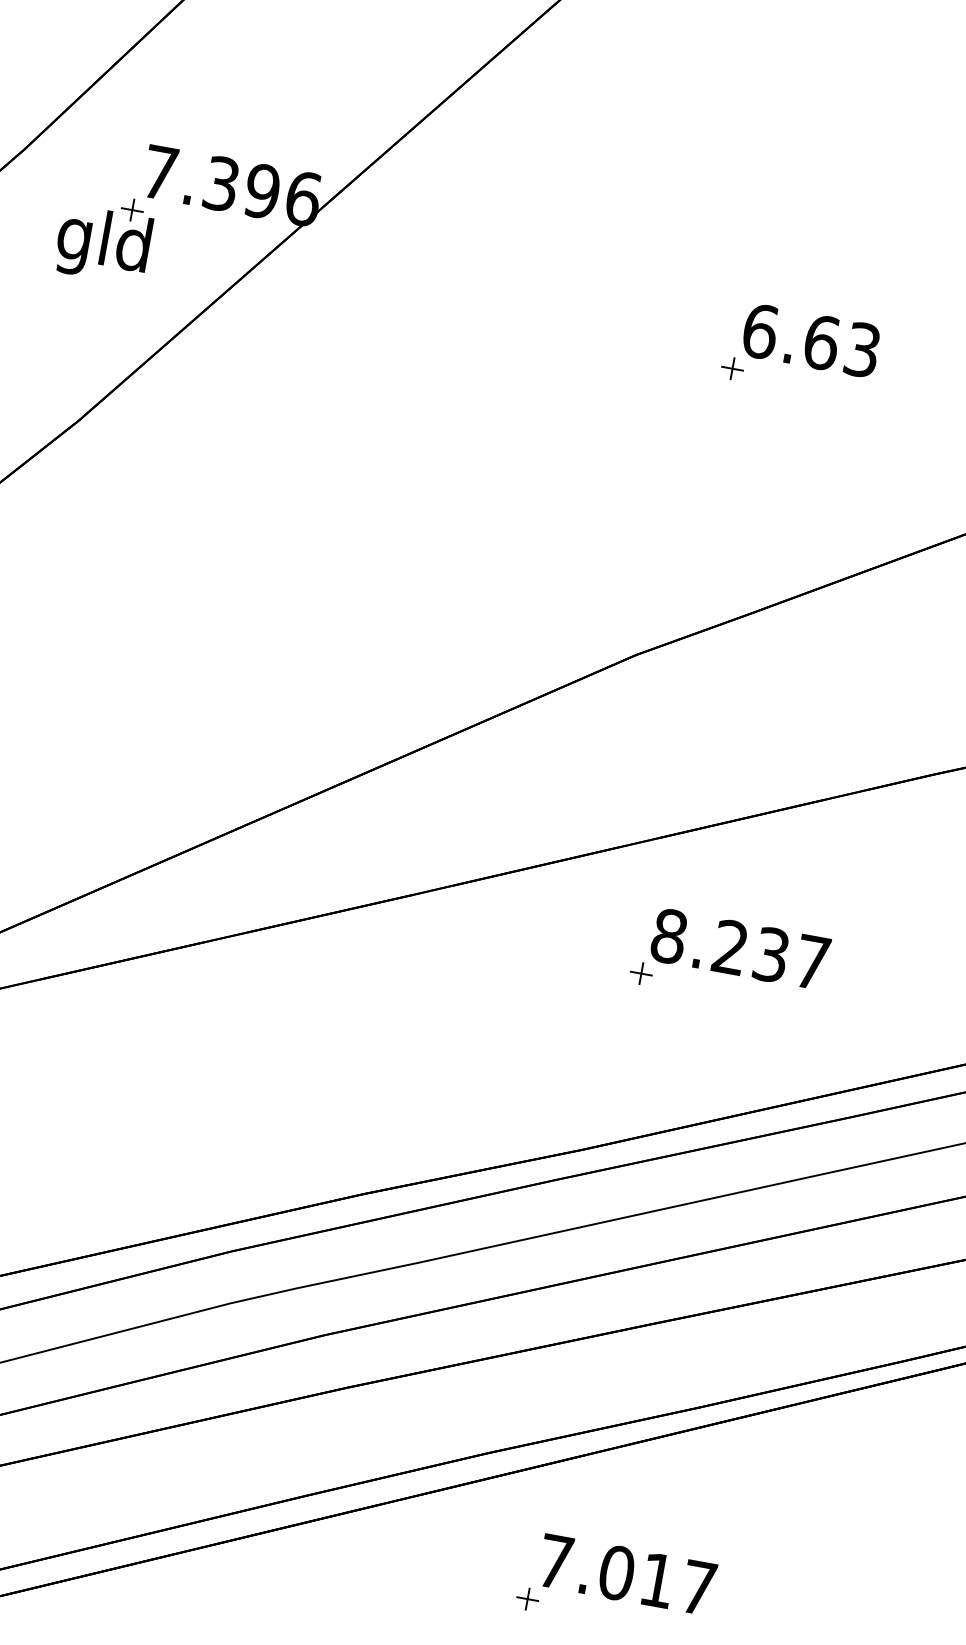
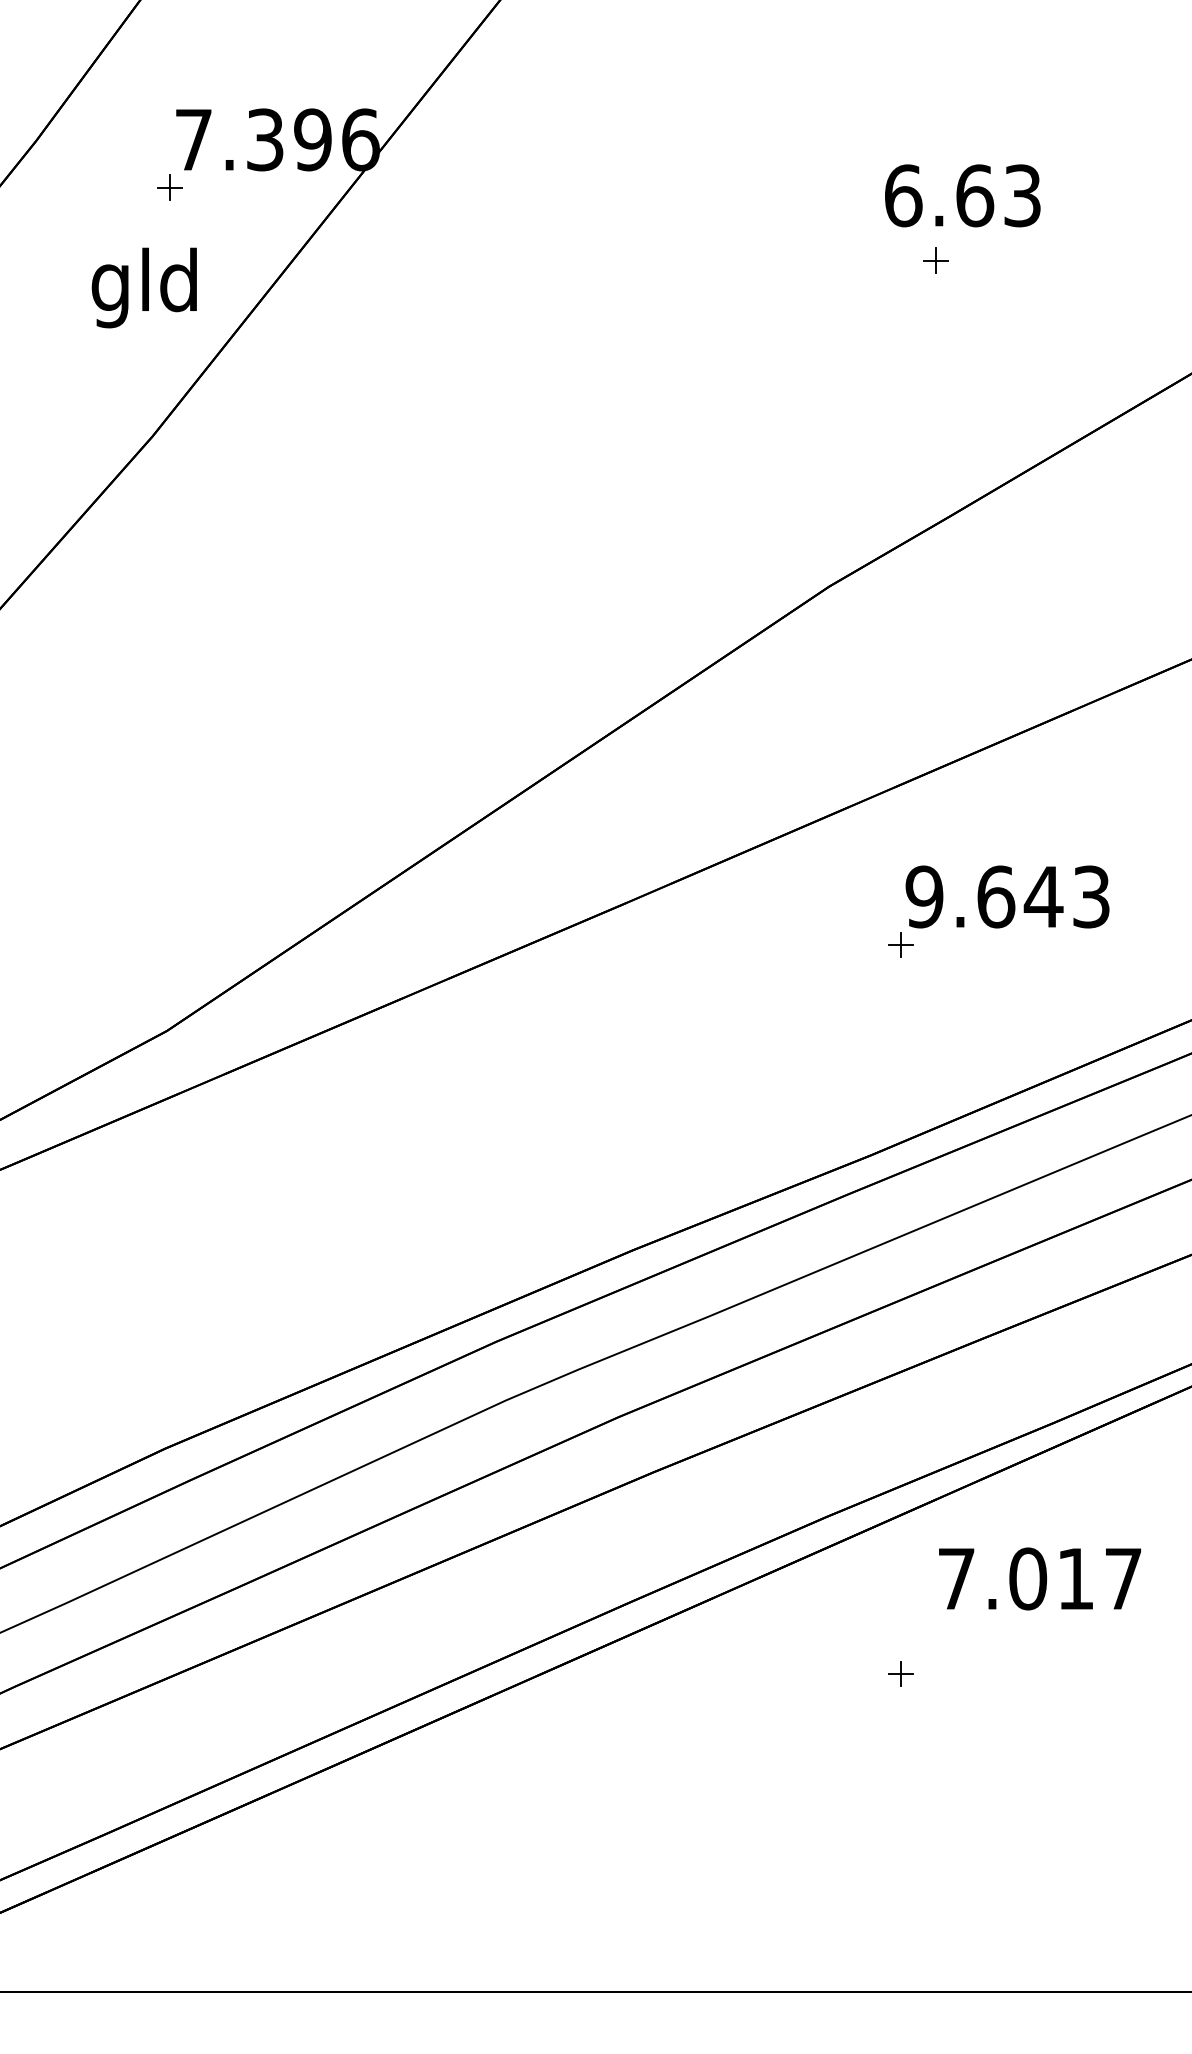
text: (102, 244) -> (143, 287), moved
part: (732, 368) -> (935, 260), moved
text: (740, 948) -> (1007, 896), 8.237 -> 9.643
text: (626, 1574) -> (1039, 1578), moved

